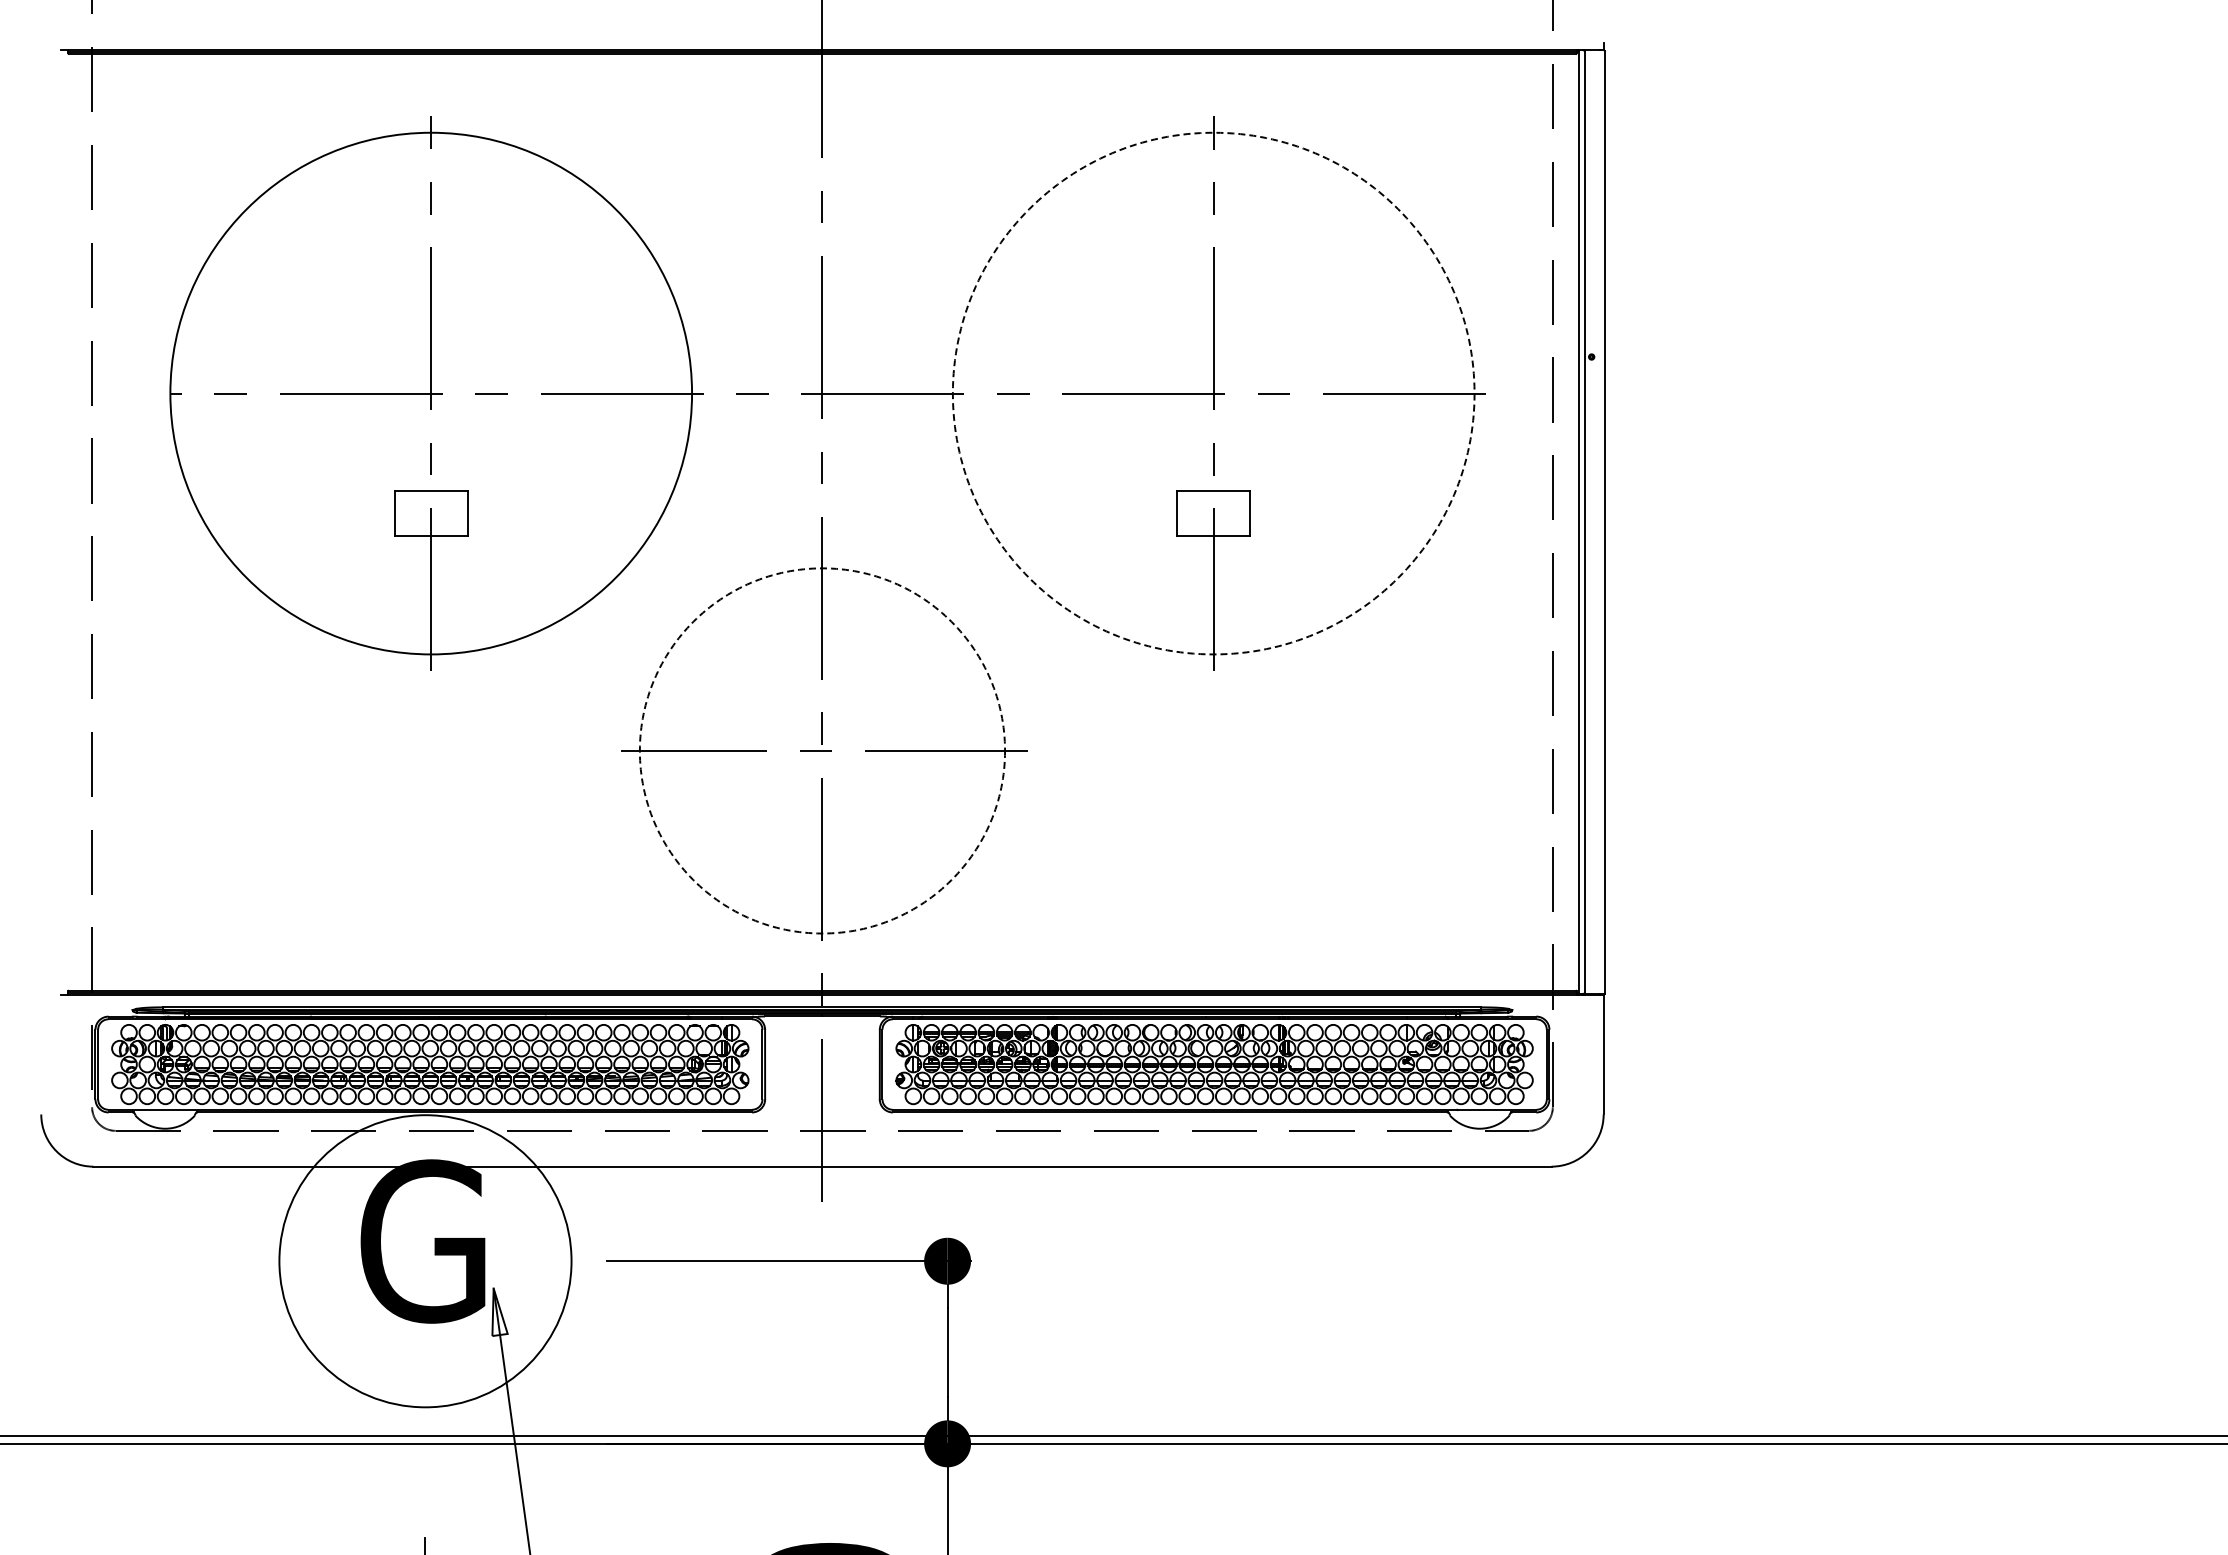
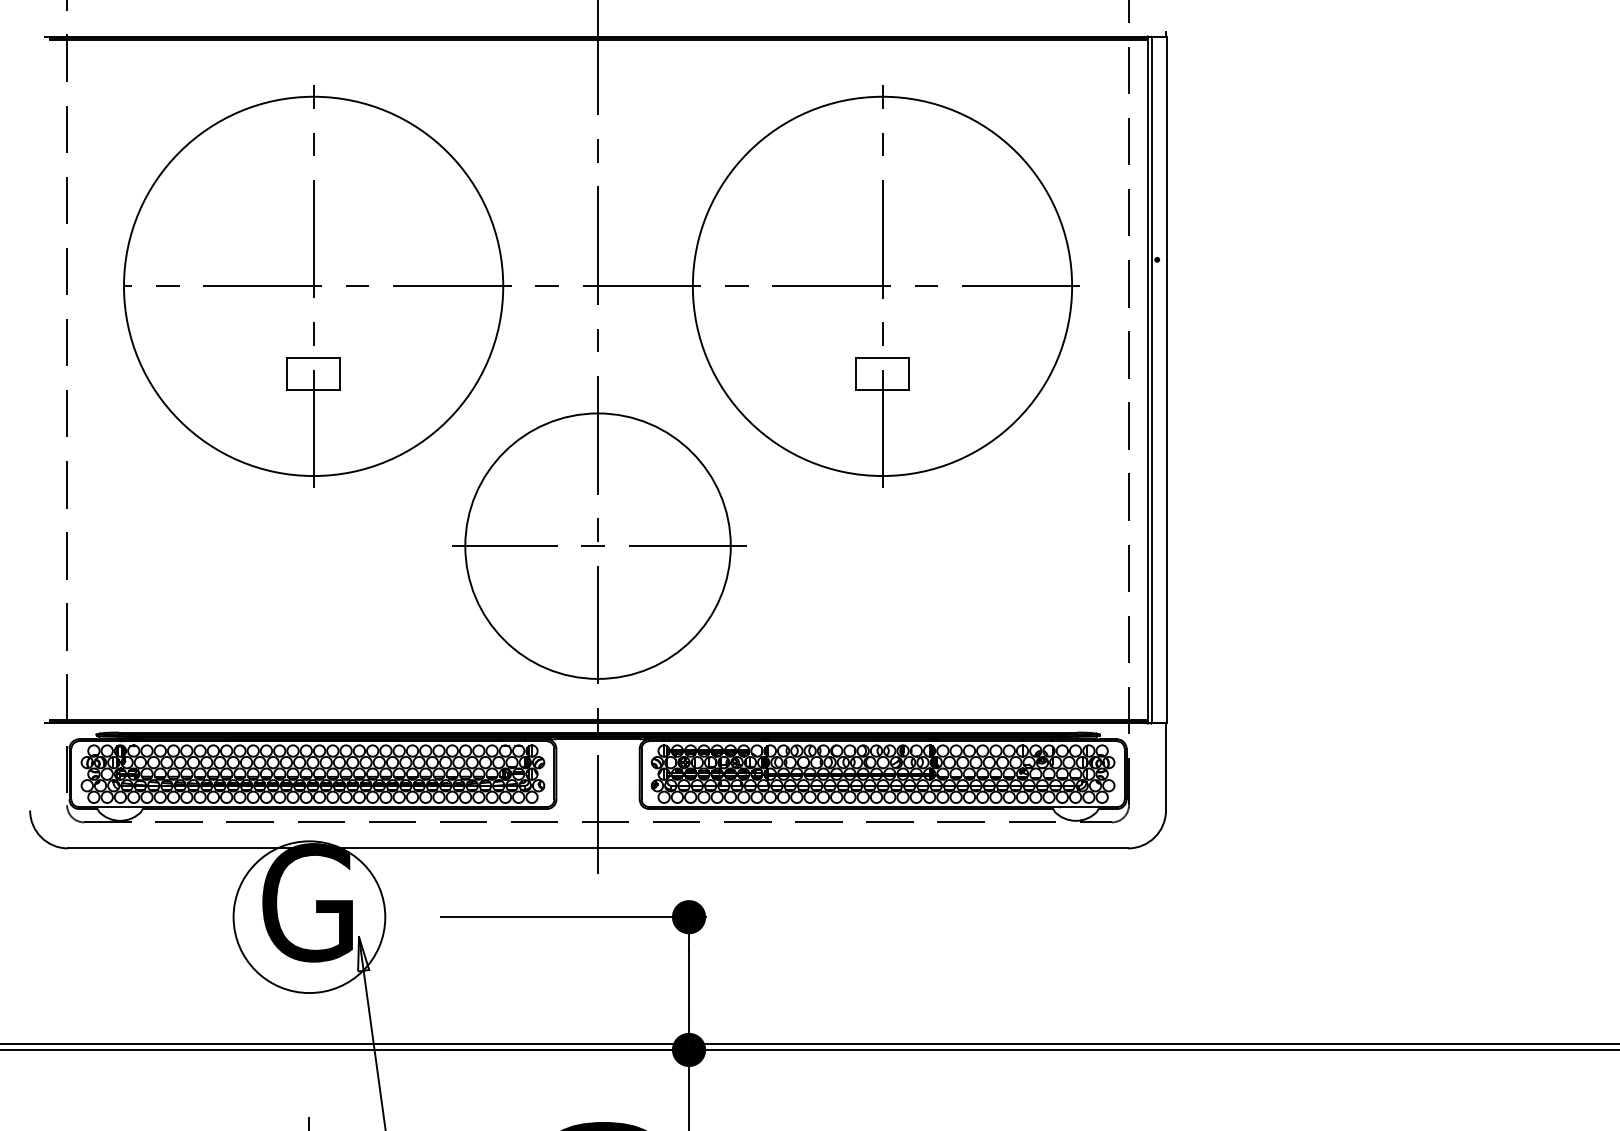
circle: (1213, 393) -> (882, 286), dashed -> solid
circle: (822, 750) -> (598, 545), dashed -> solid
circle: (425, 1260) -> (309, 916), size x0.71

